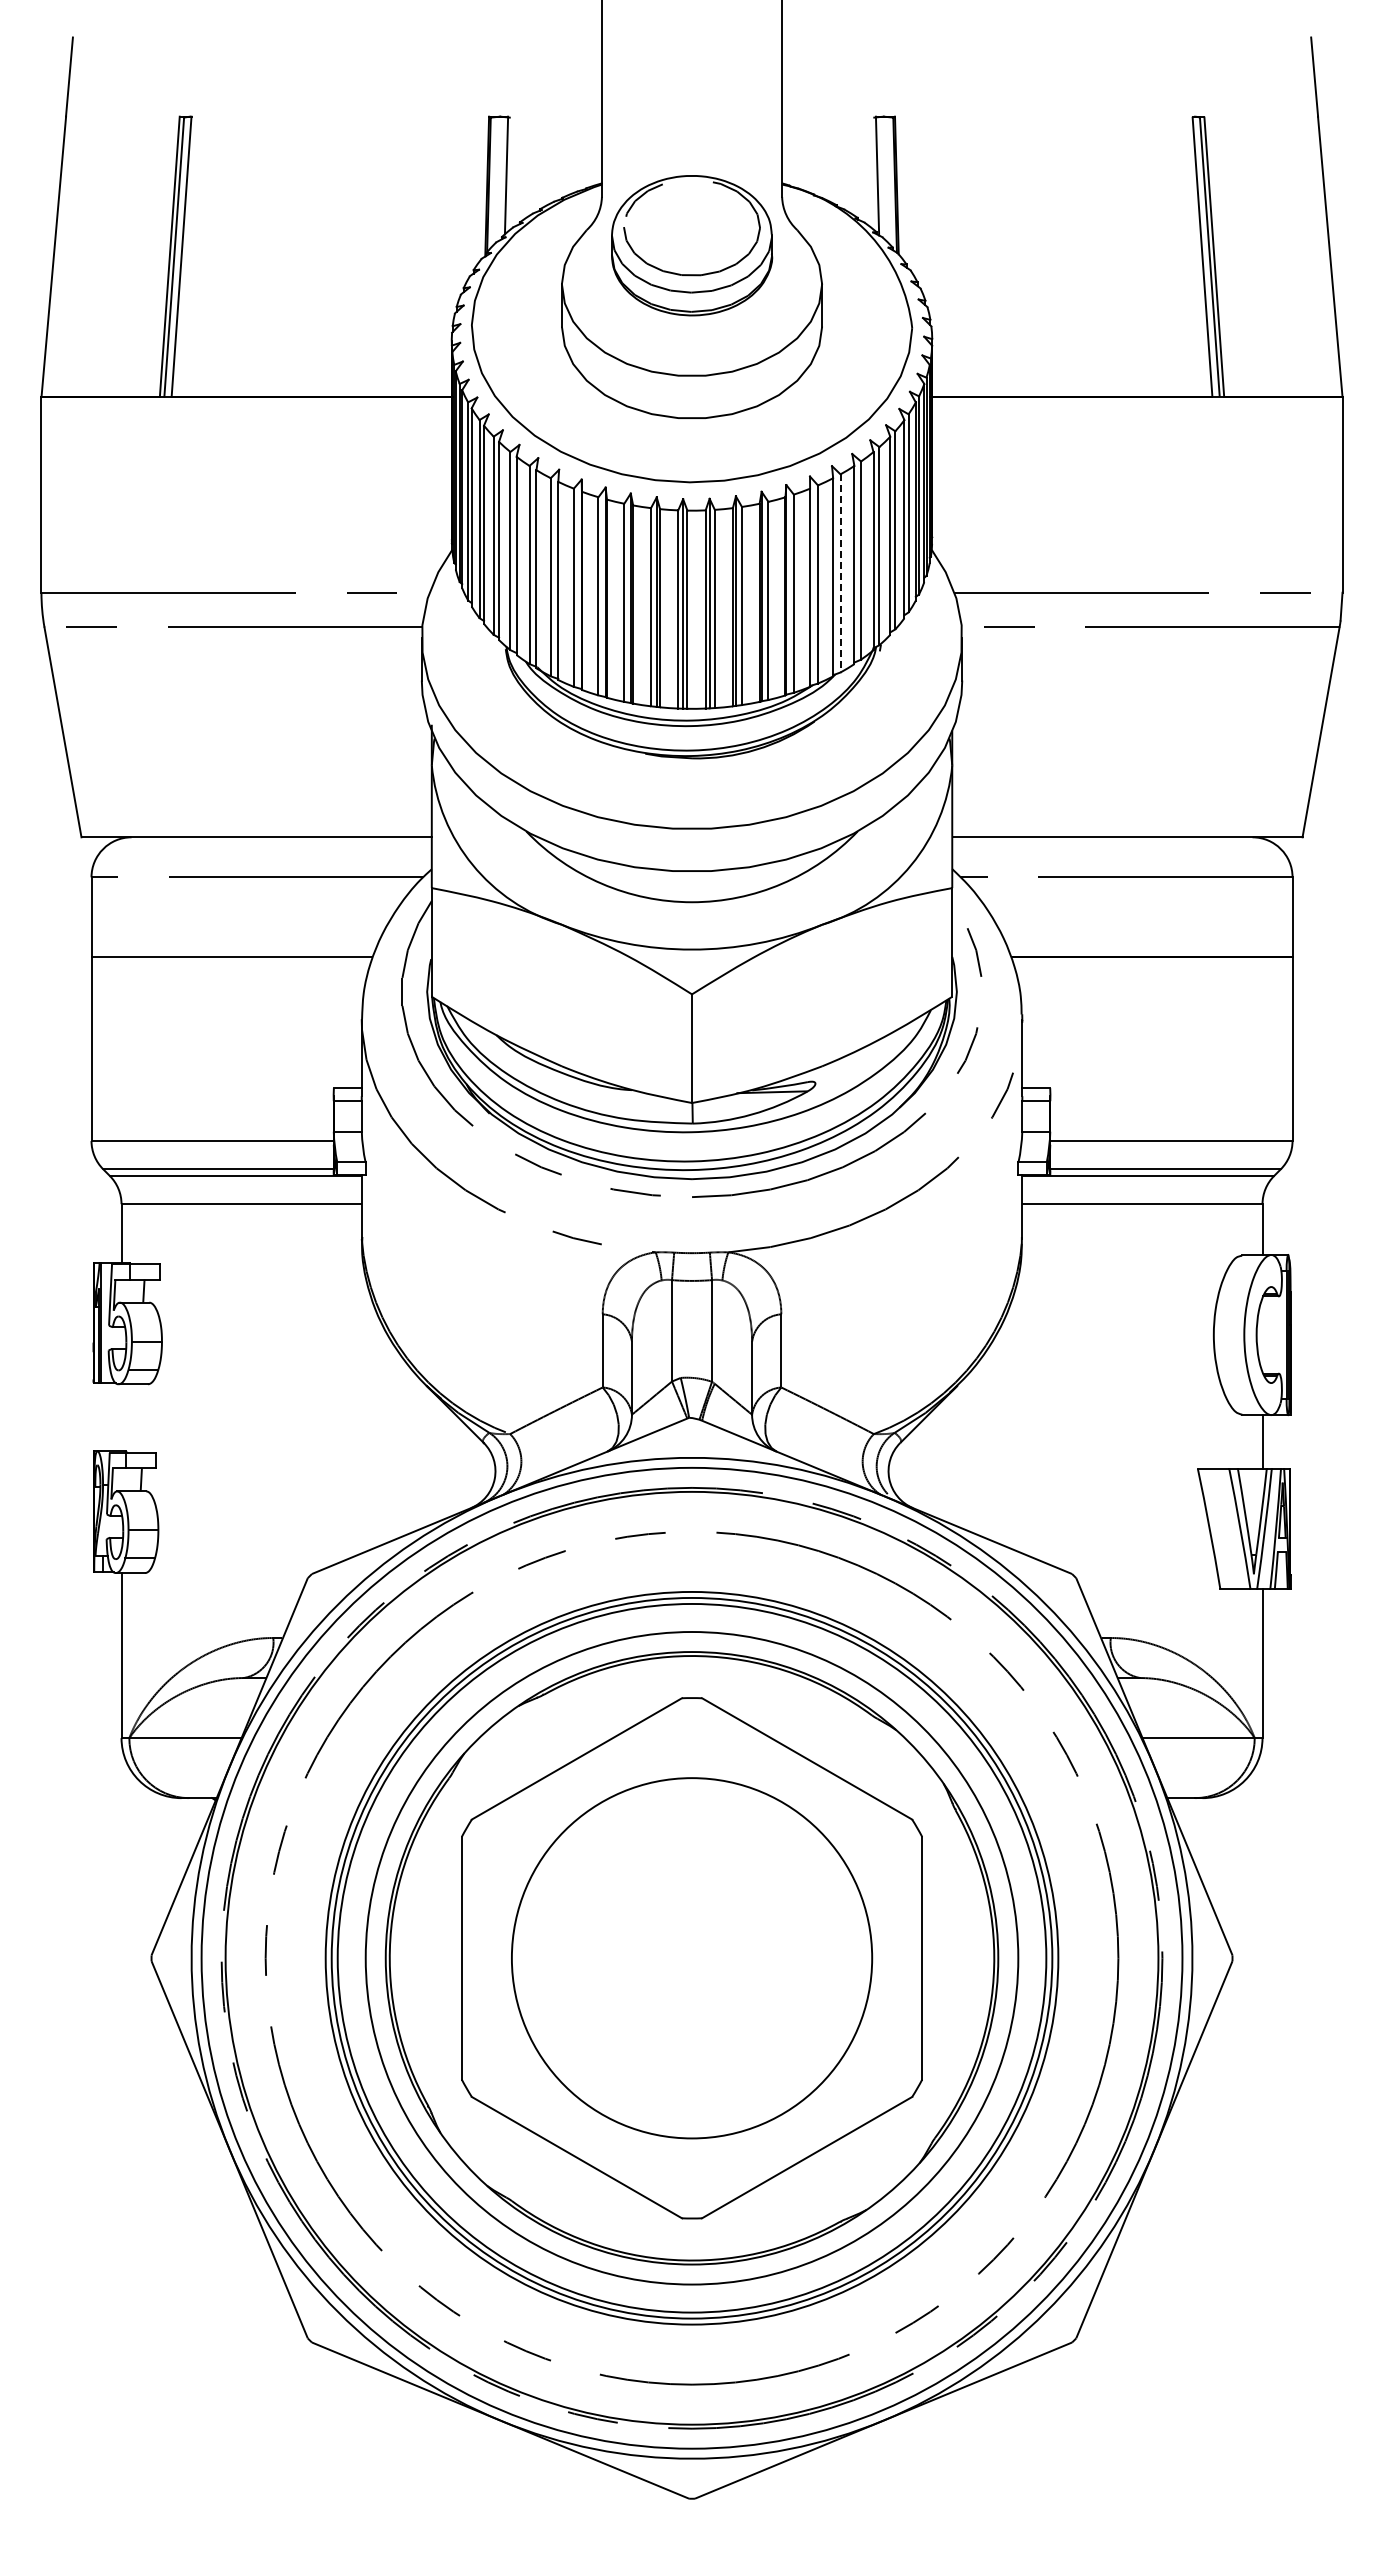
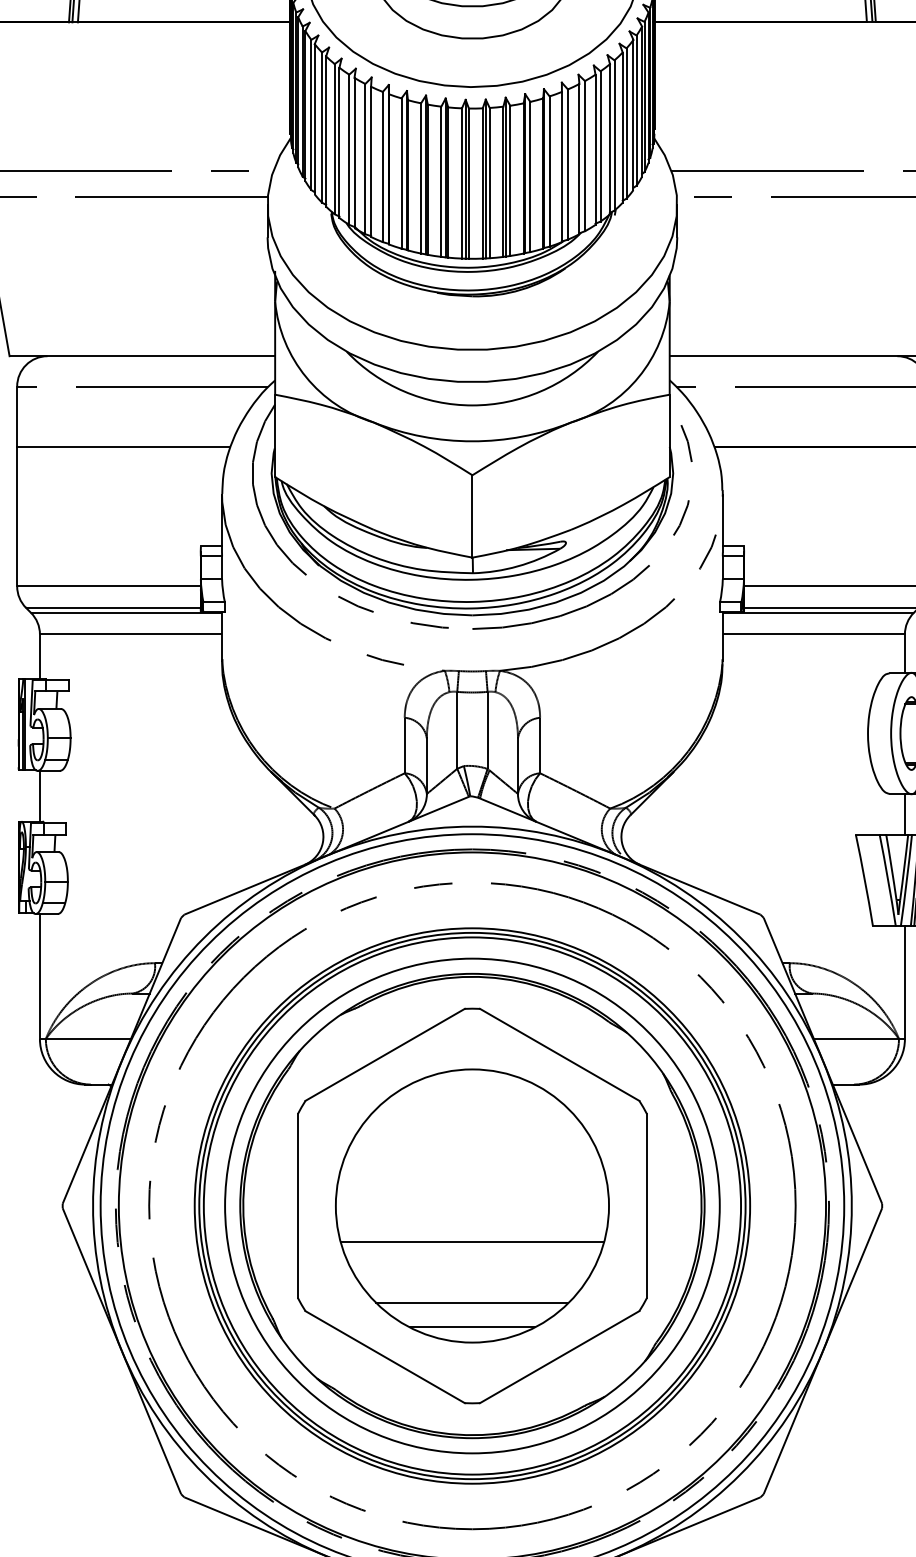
line: (840, 573) -> (584, 156), dashed -> solid
line: (121, 1417) -> (39, 796), added
line: (691, 2006) -> (472, 1242), added
line: (691, 2086) -> (472, 1303), added
line: (691, 2118) -> (472, 1327), added

